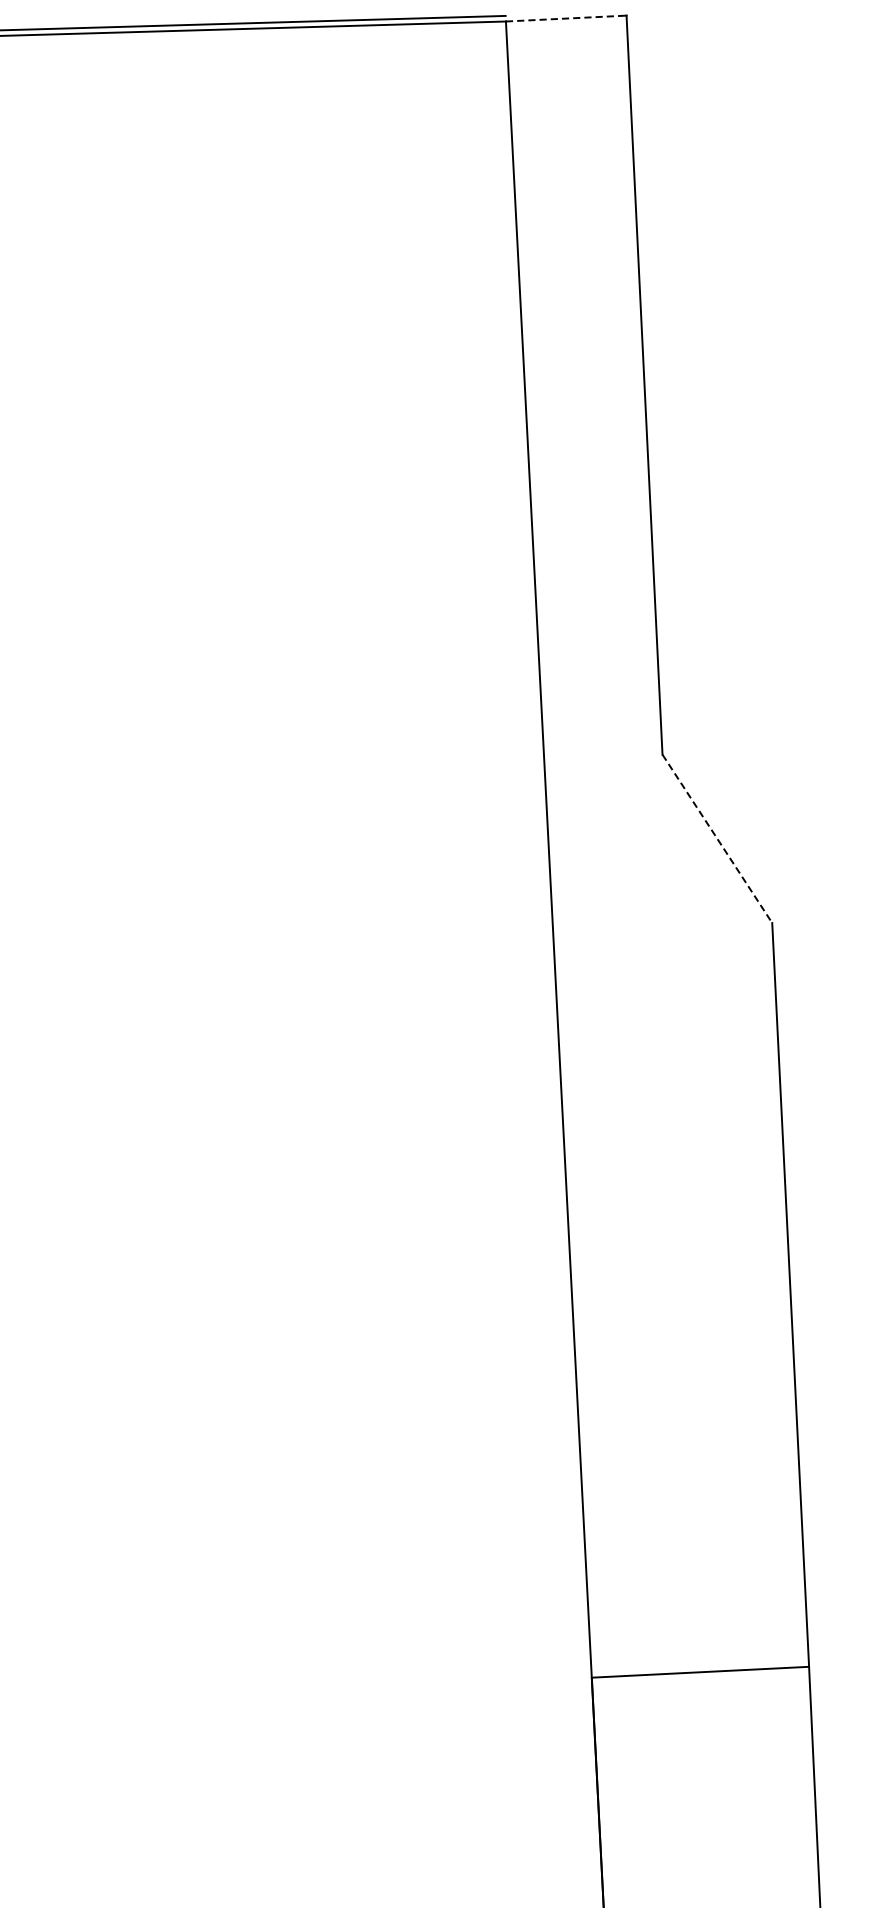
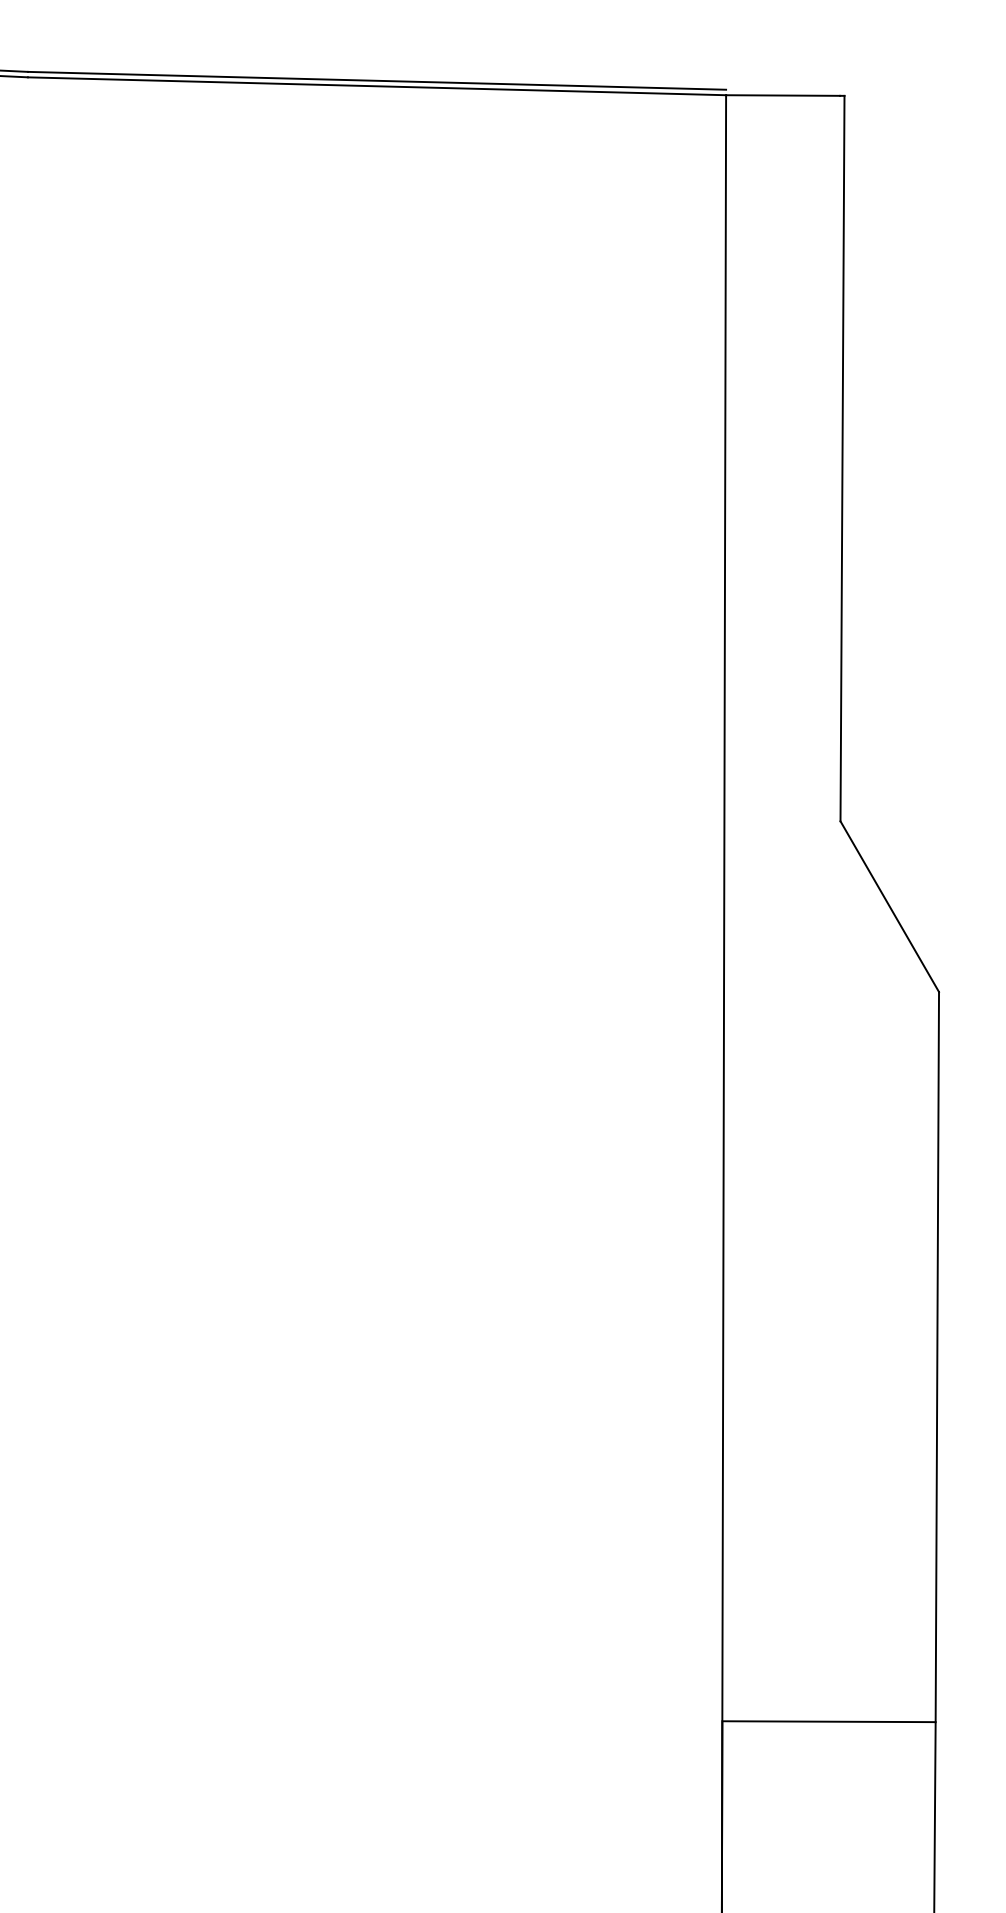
line: (564, 18) -> (783, 95), dashed -> solid
line: (717, 838) -> (889, 906), dashed -> solid

